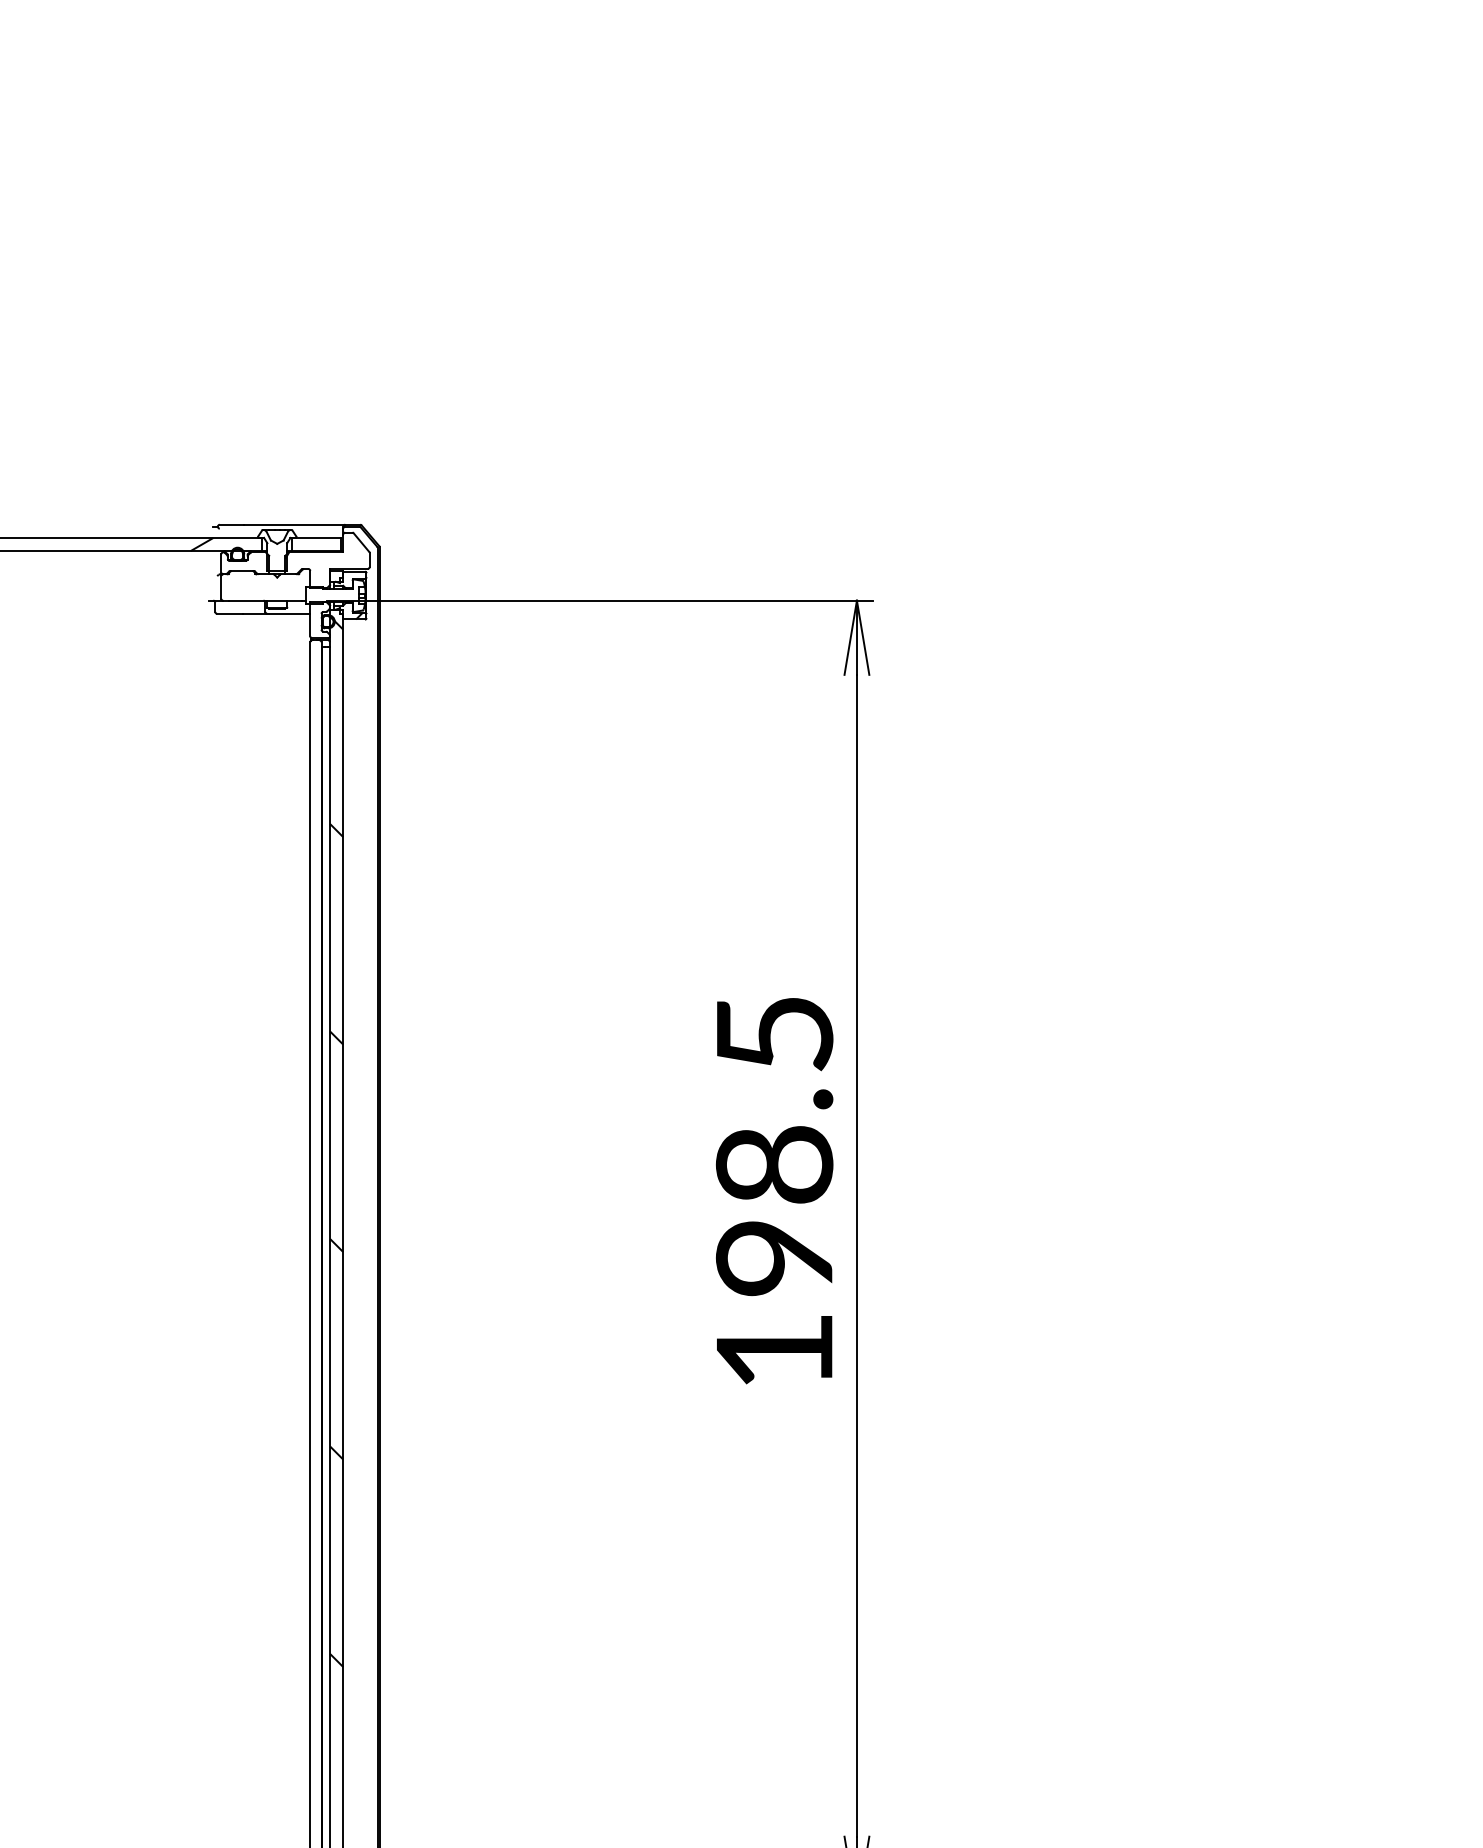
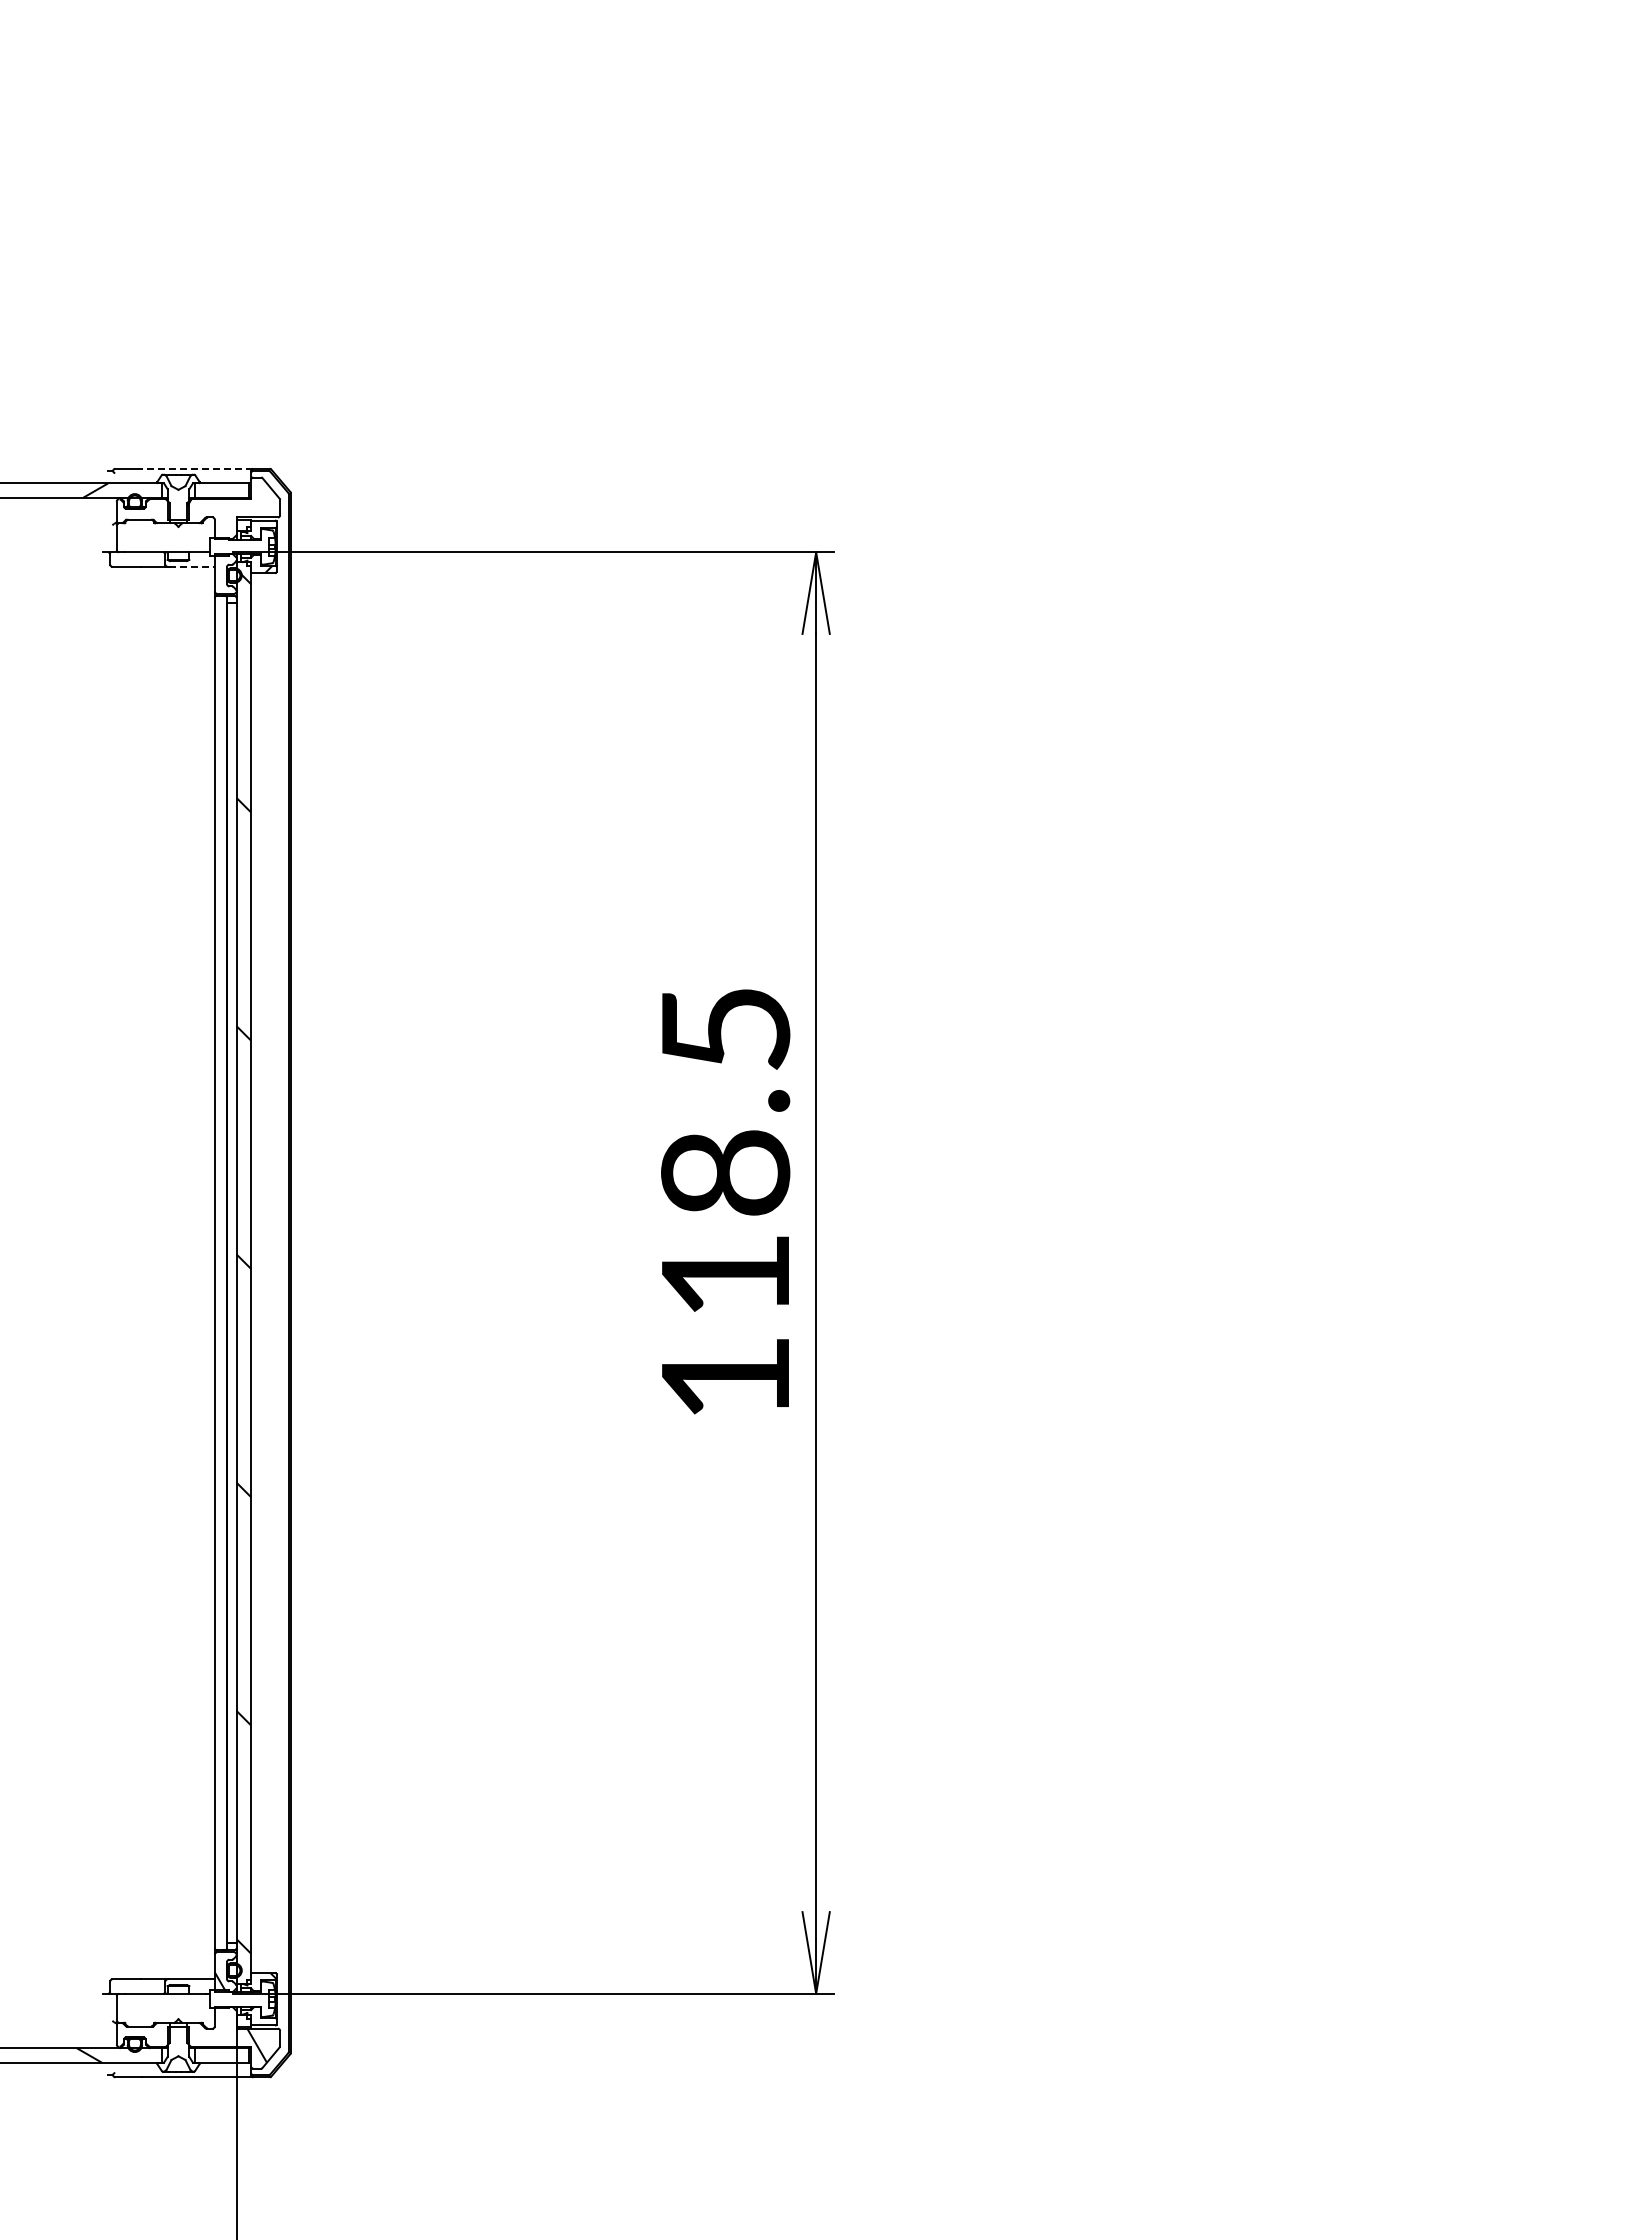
line: (294, 524) -> (197, 468), solid -> dashed
line: (289, 613) -> (191, 566), solid -> dashed
text: (773, 1258) -> (724, 1276), 198.5 -> 118.5

